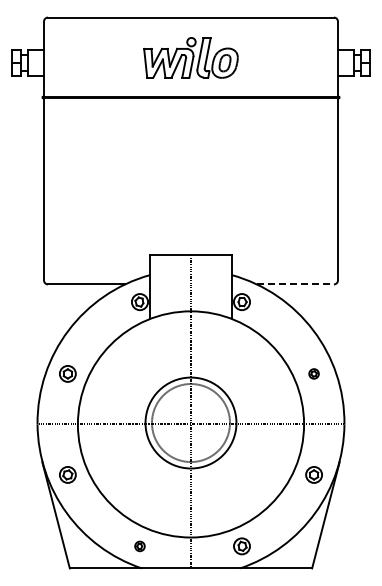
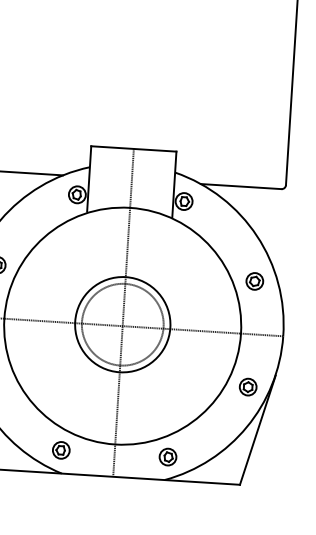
line: (295, 284) -> (241, 186), dashed -> solid
part: (313, 373) -> (254, 280), size x1.67
part: (139, 546) -> (60, 450), size x1.67

